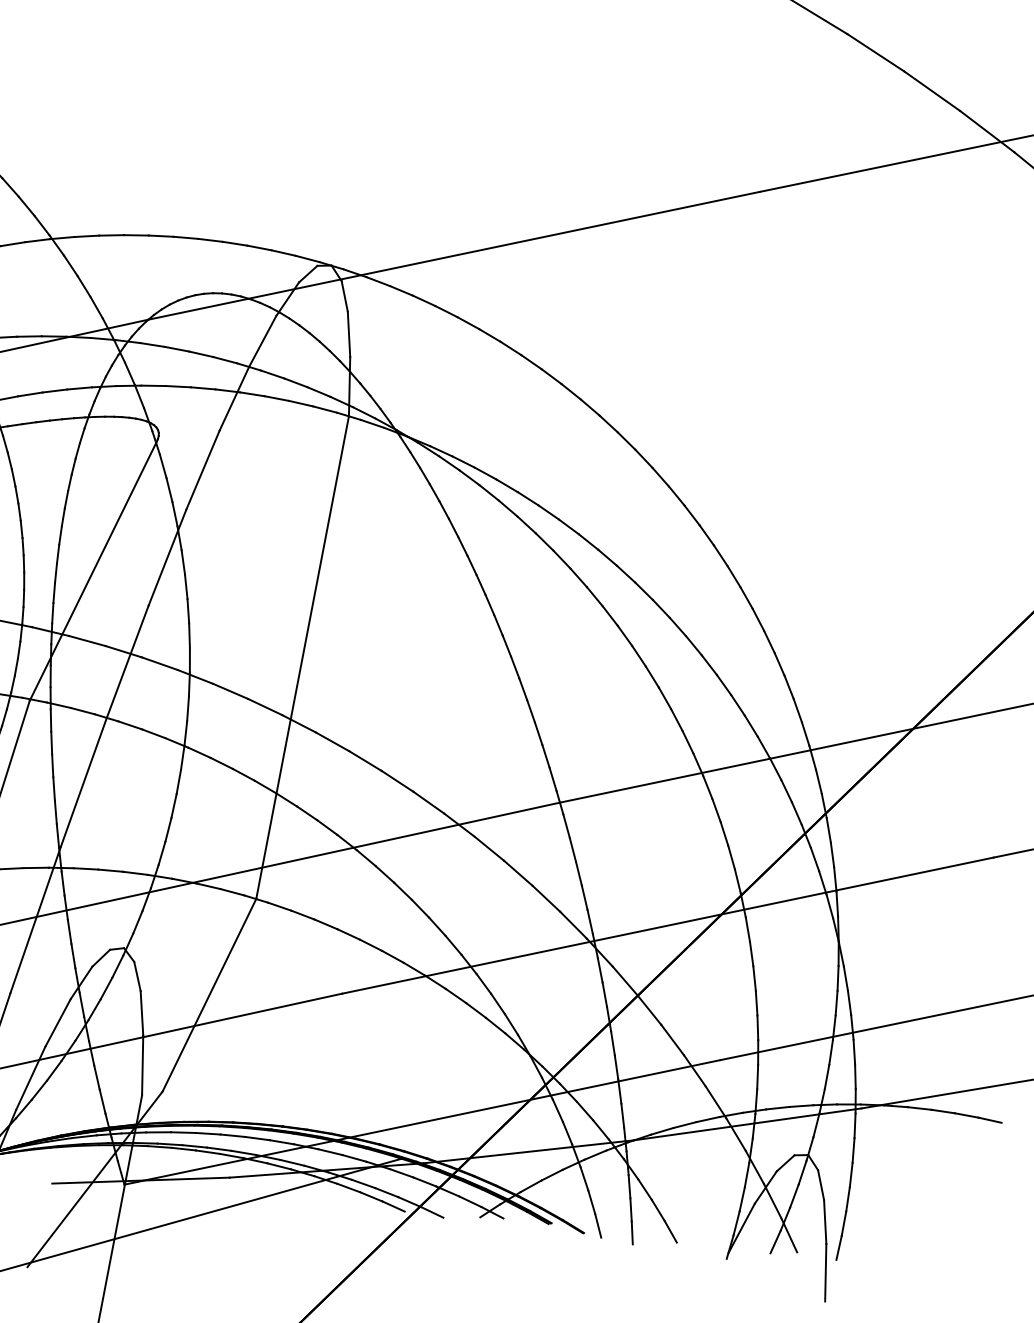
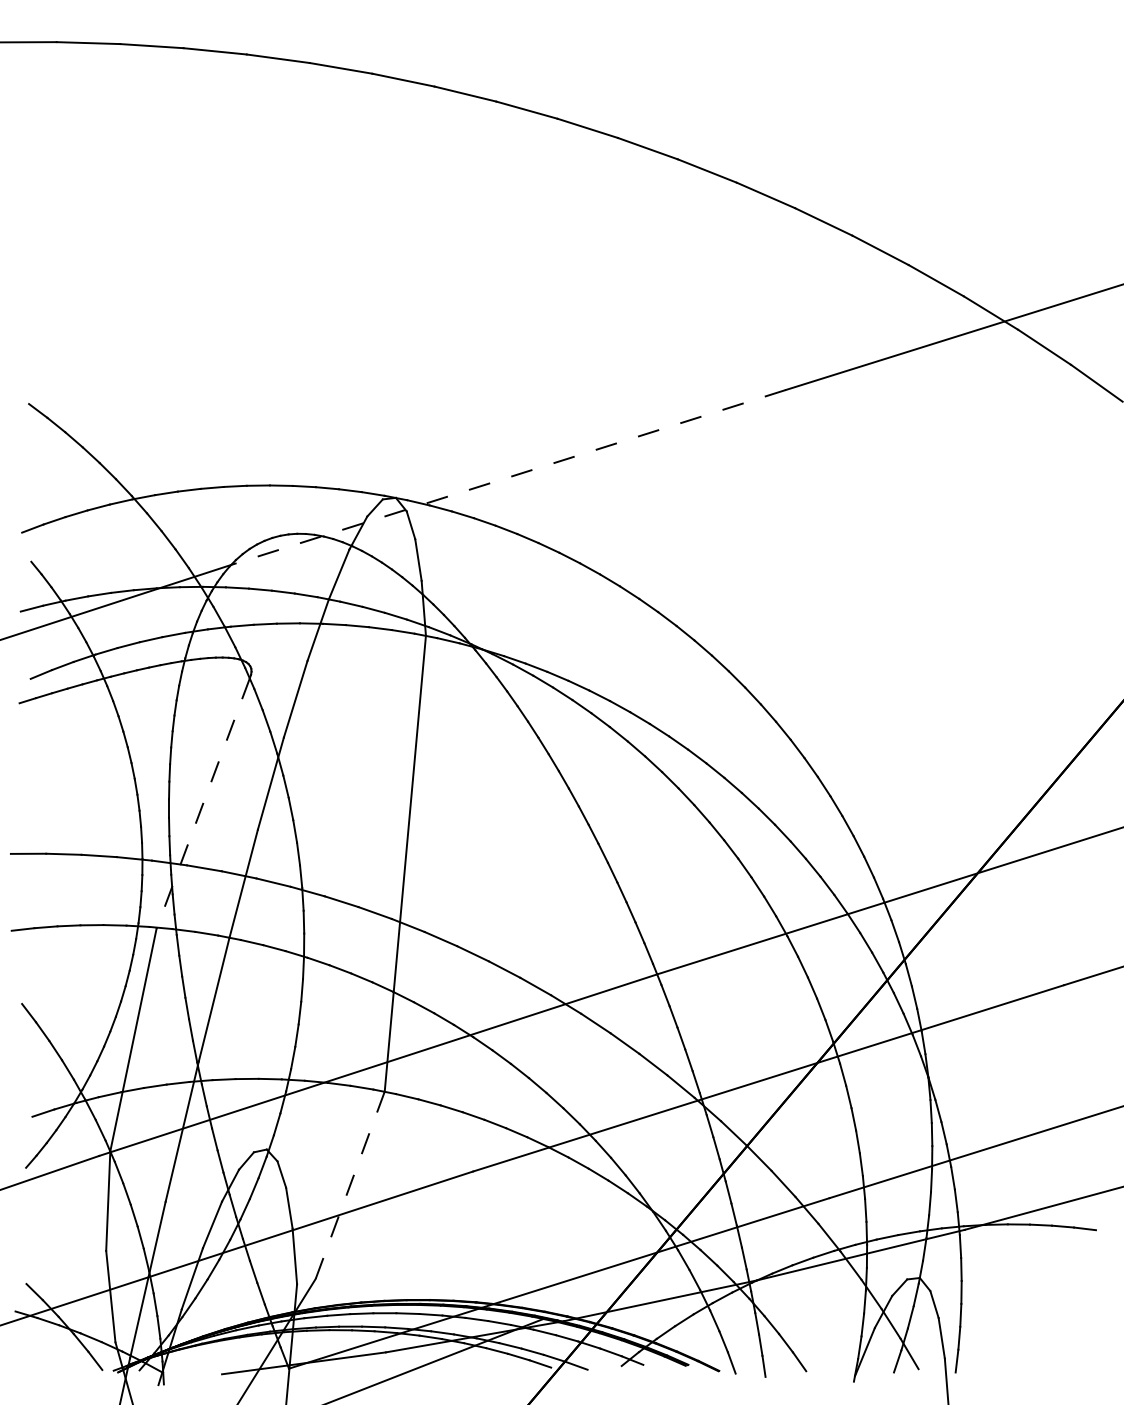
line: (454, 255) -> (508, 477), solid -> dashed
line: (93, 571) -> (203, 803), solid -> dashed
line: (209, 995) -> (350, 1185), solid -> dashed

